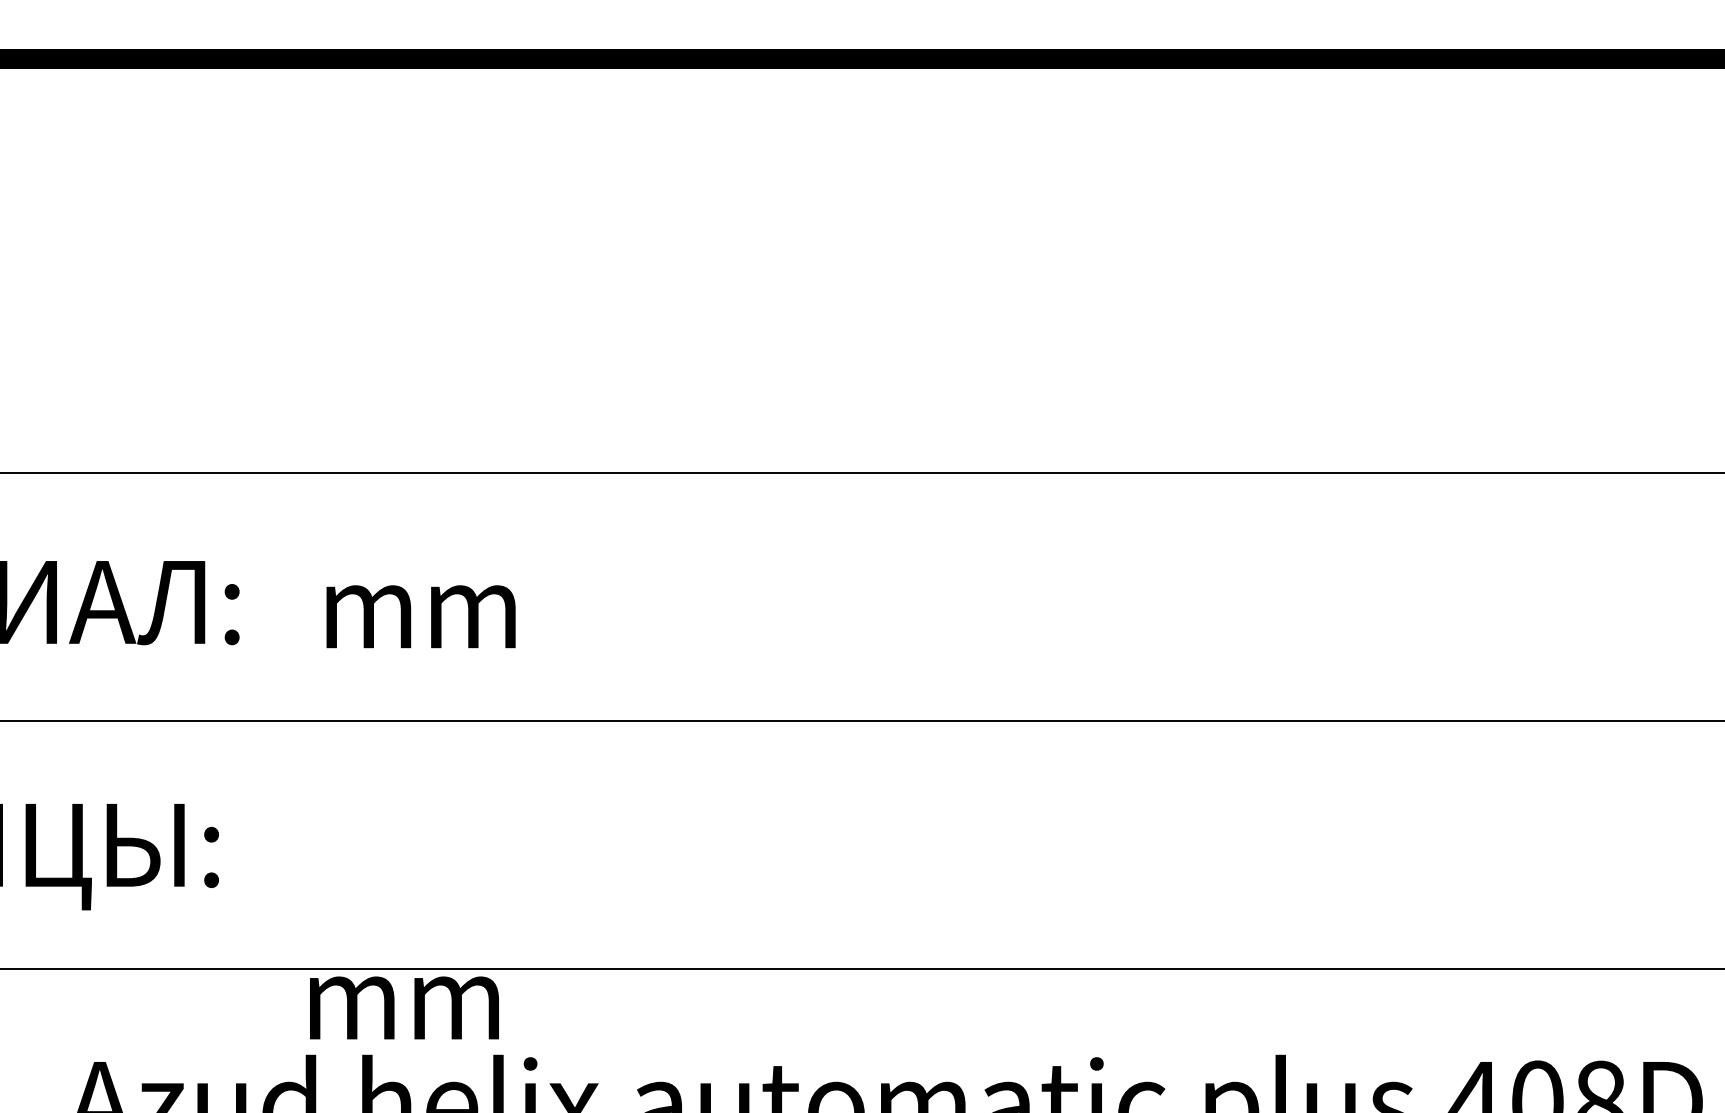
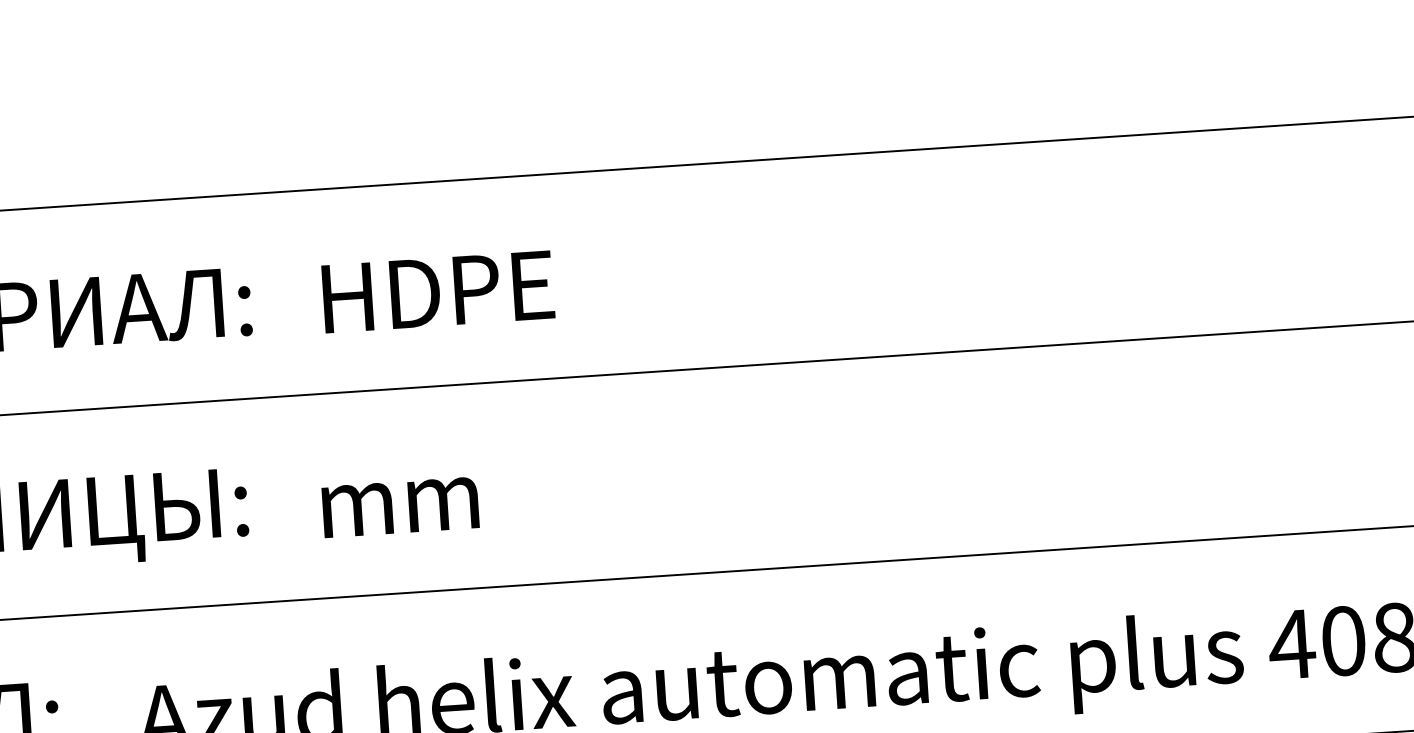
text: (466, 606) -> (437, 291), mm -> HDPE
text: (404, 1007) -> (400, 506), moved

